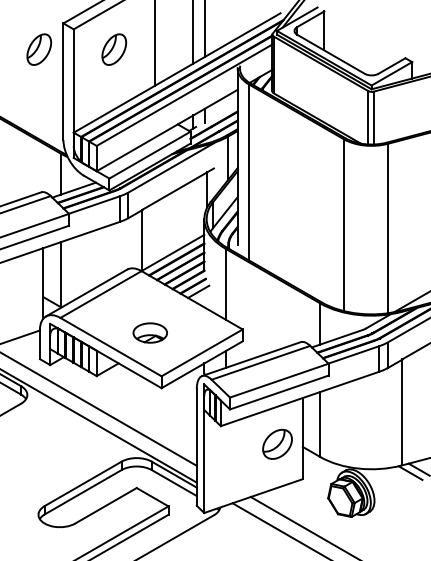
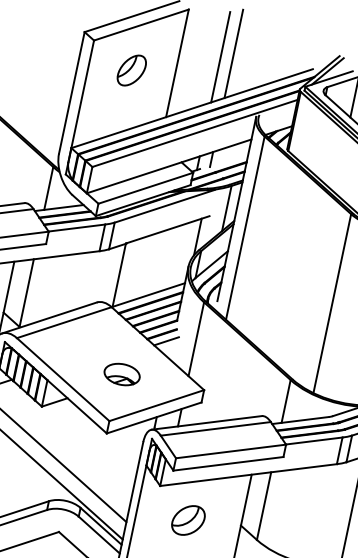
part: (38, 49) -> (52, 53), removed
part: (149, 332) -> (121, 373), moved
part: (277, 443) -> (188, 519), moved

